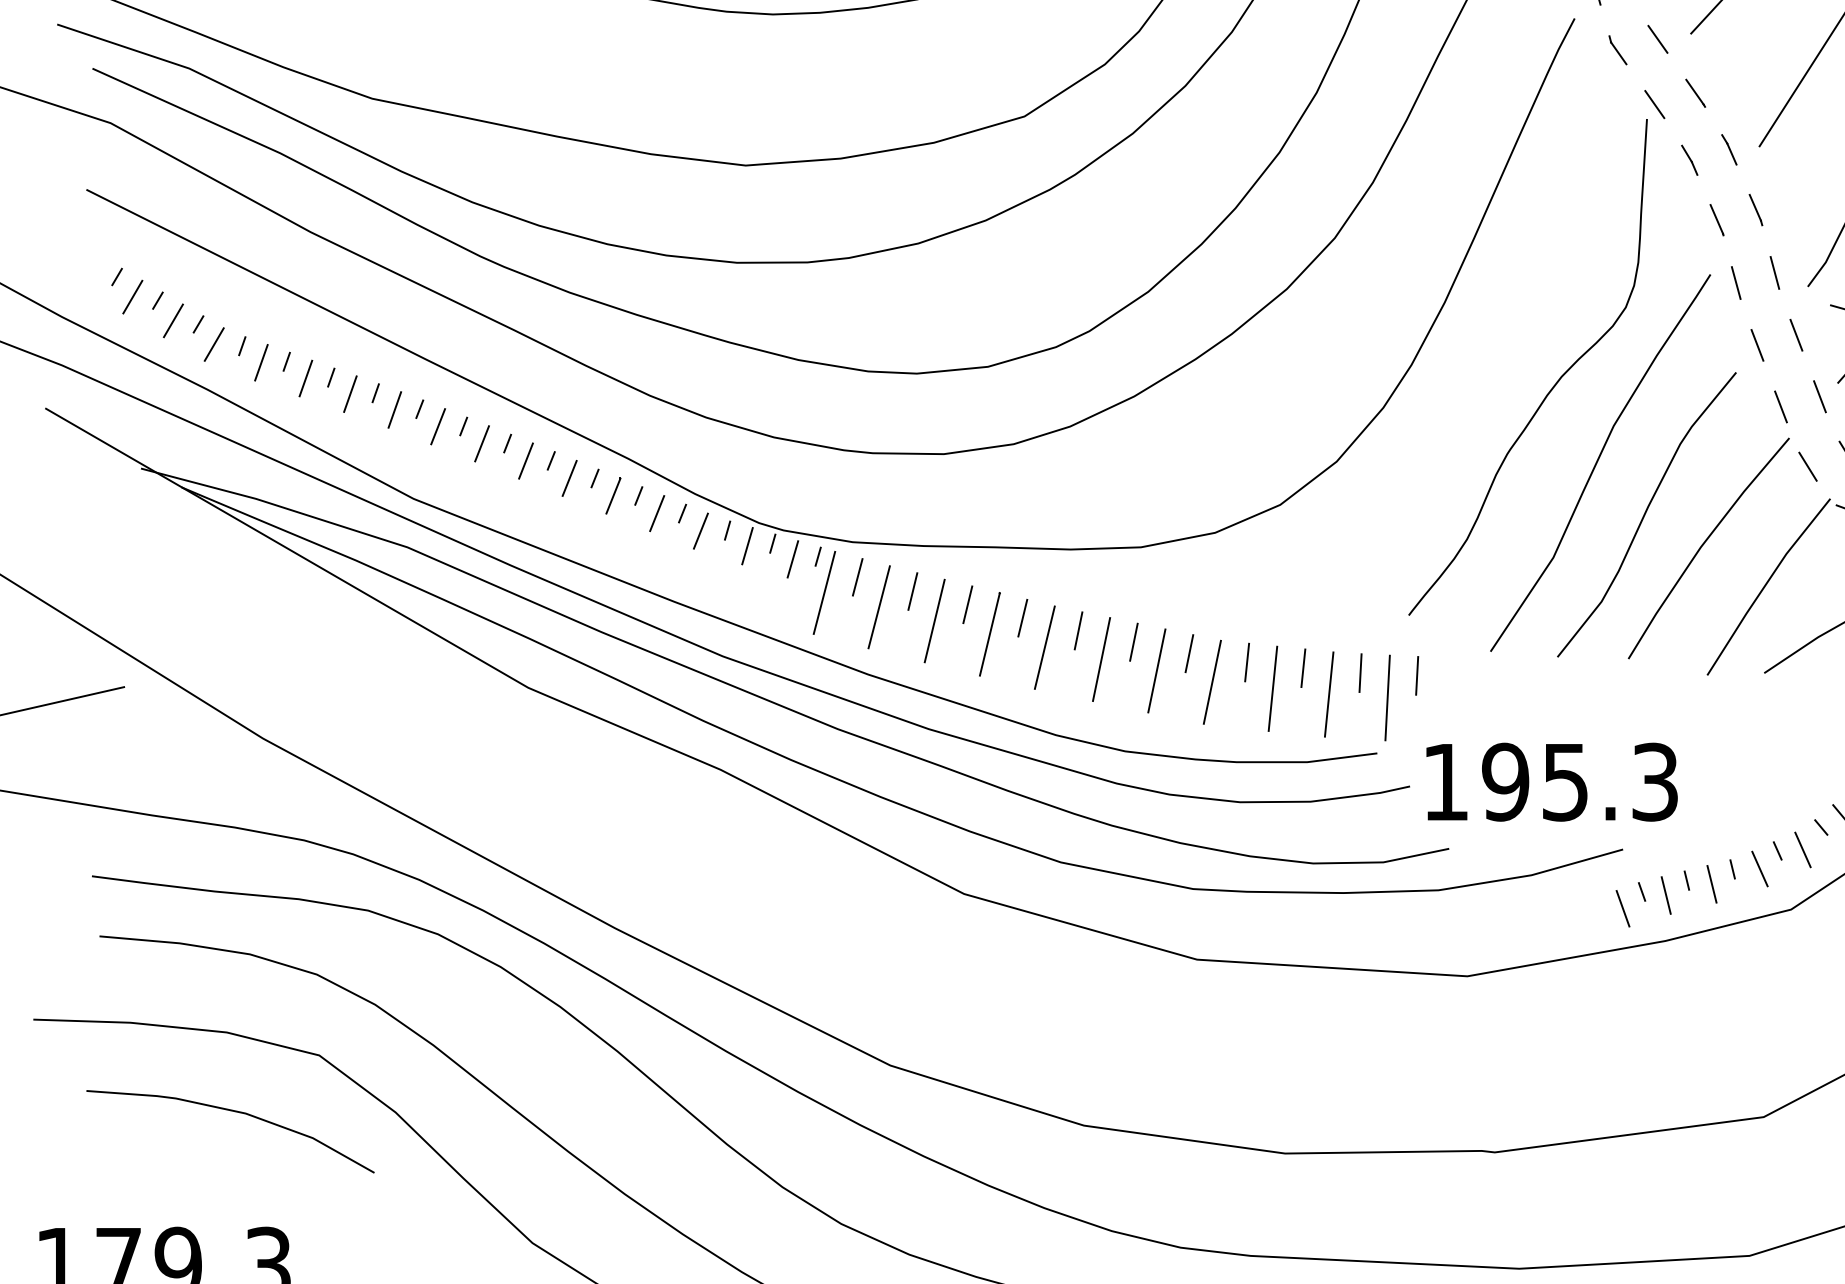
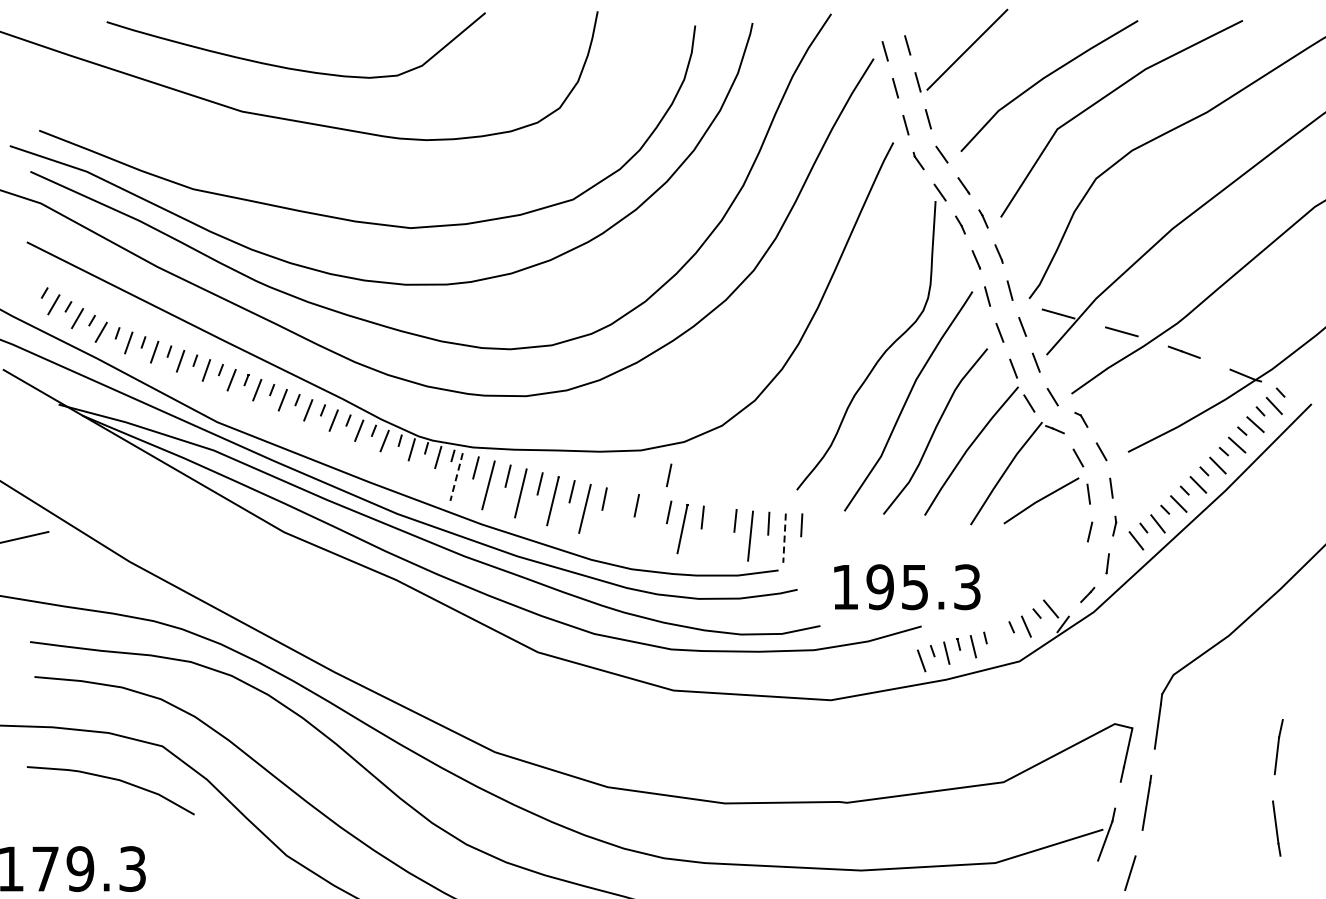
line: (1190, 590) -> (669, 475), added
line: (824, 593) -> (456, 477), solid -> dashed
line: (1100, 659) -> (617, 515), removed
line: (1157, 671) -> (650, 522), removed
line: (1272, 688) -> (717, 532), removed
line: (1387, 698) -> (784, 538), solid -> dashed
text: (1552, 782) -> (907, 587), moved
line: (1758, 868) -> (1000, 637), removed

